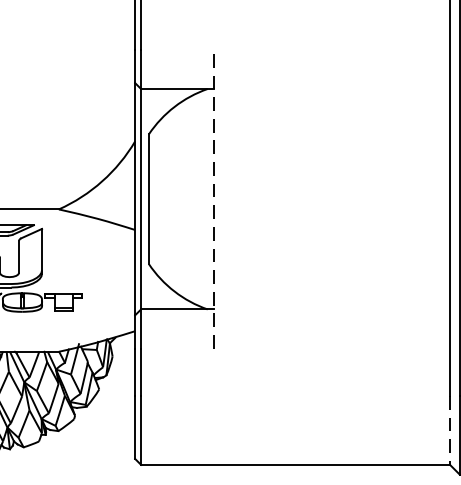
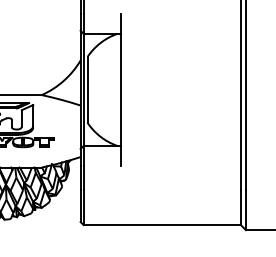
line: (213, 198) -> (120, 89), dashed -> solid
line: (449, 430) -> (240, 207), dashed -> solid

